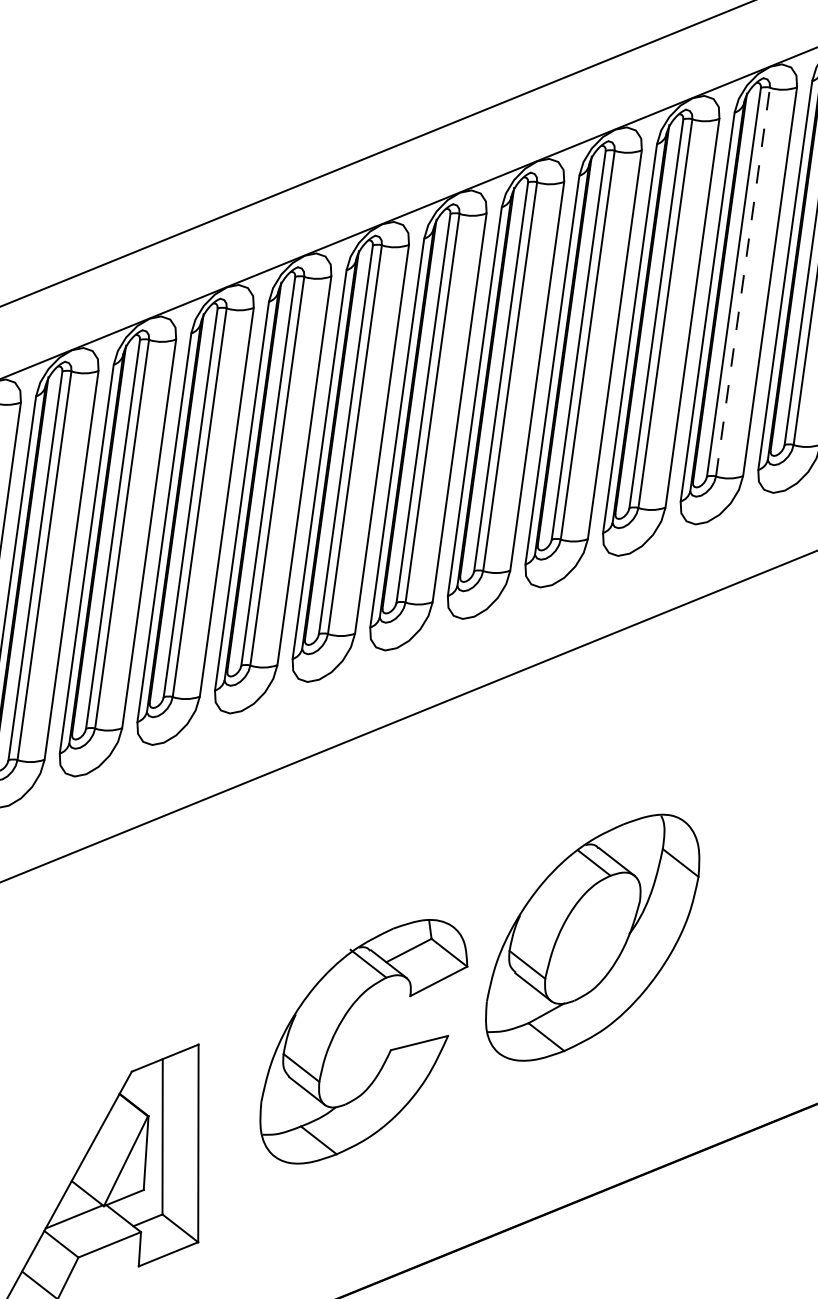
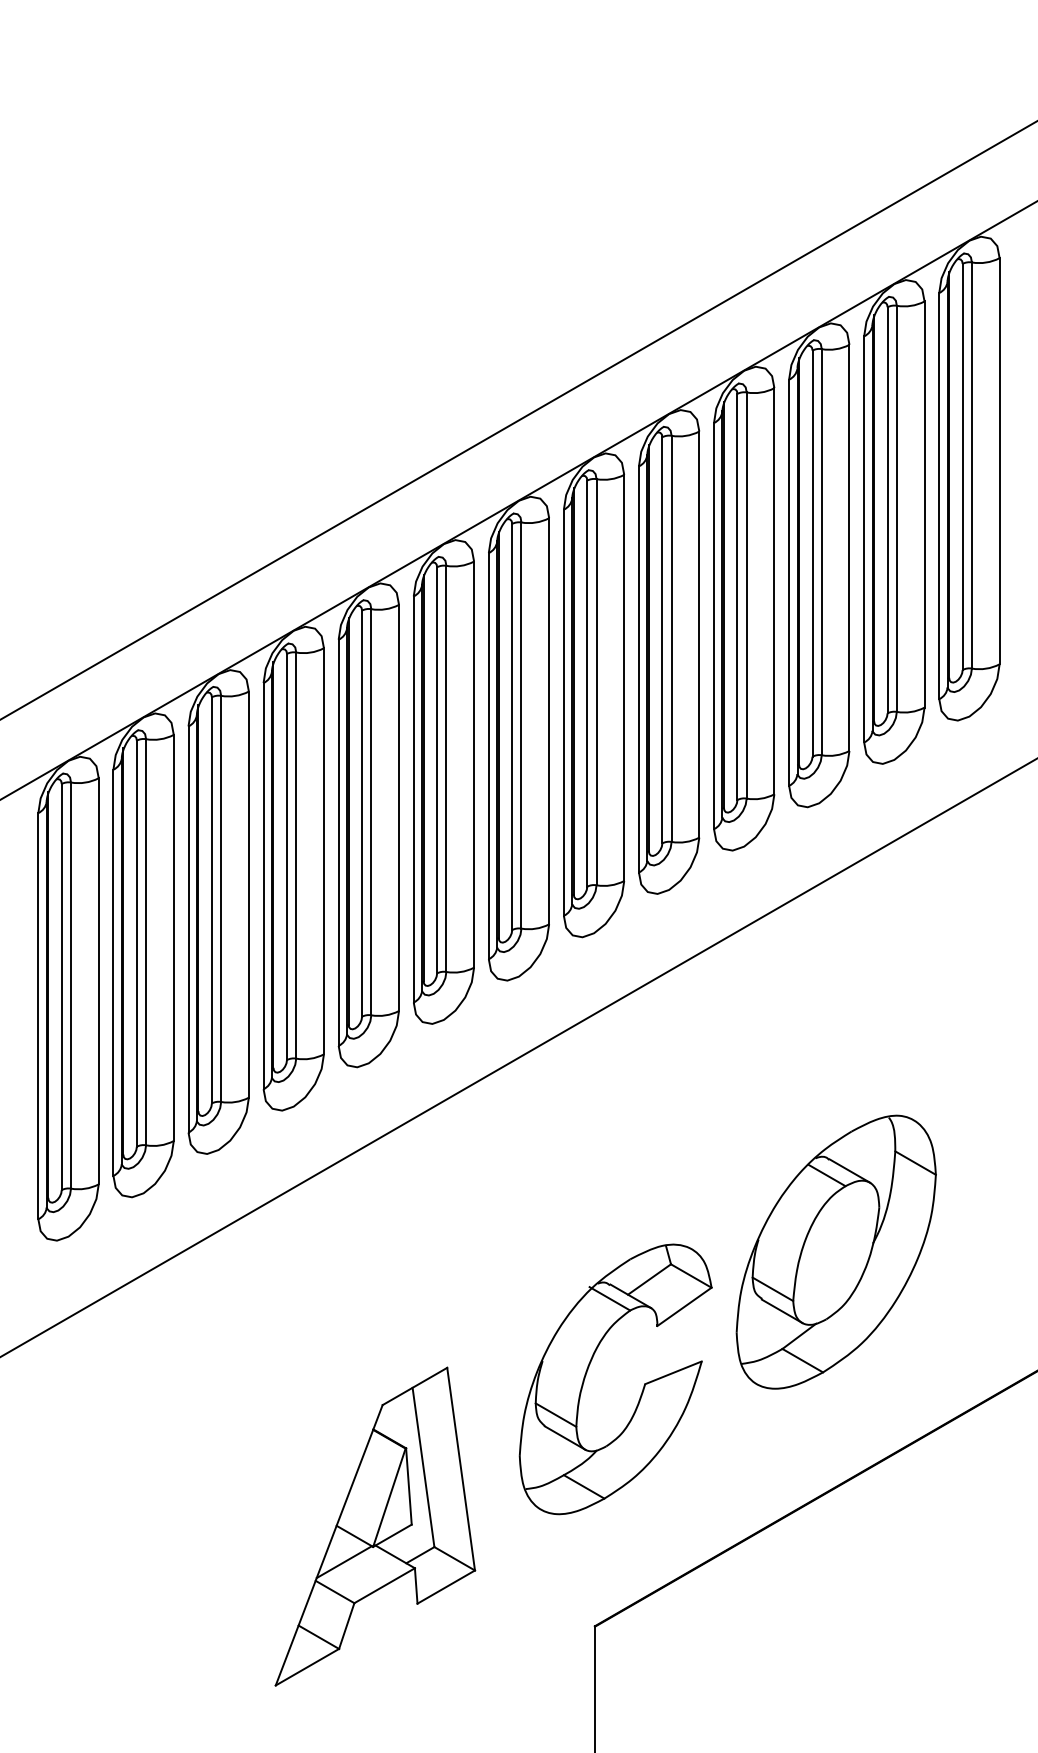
line: (742, 281) -> (896, 508), dashed -> solid
part: (592, 936) -> (835, 1251), moved
part: (387, 1053) -> (642, 1388), moved

